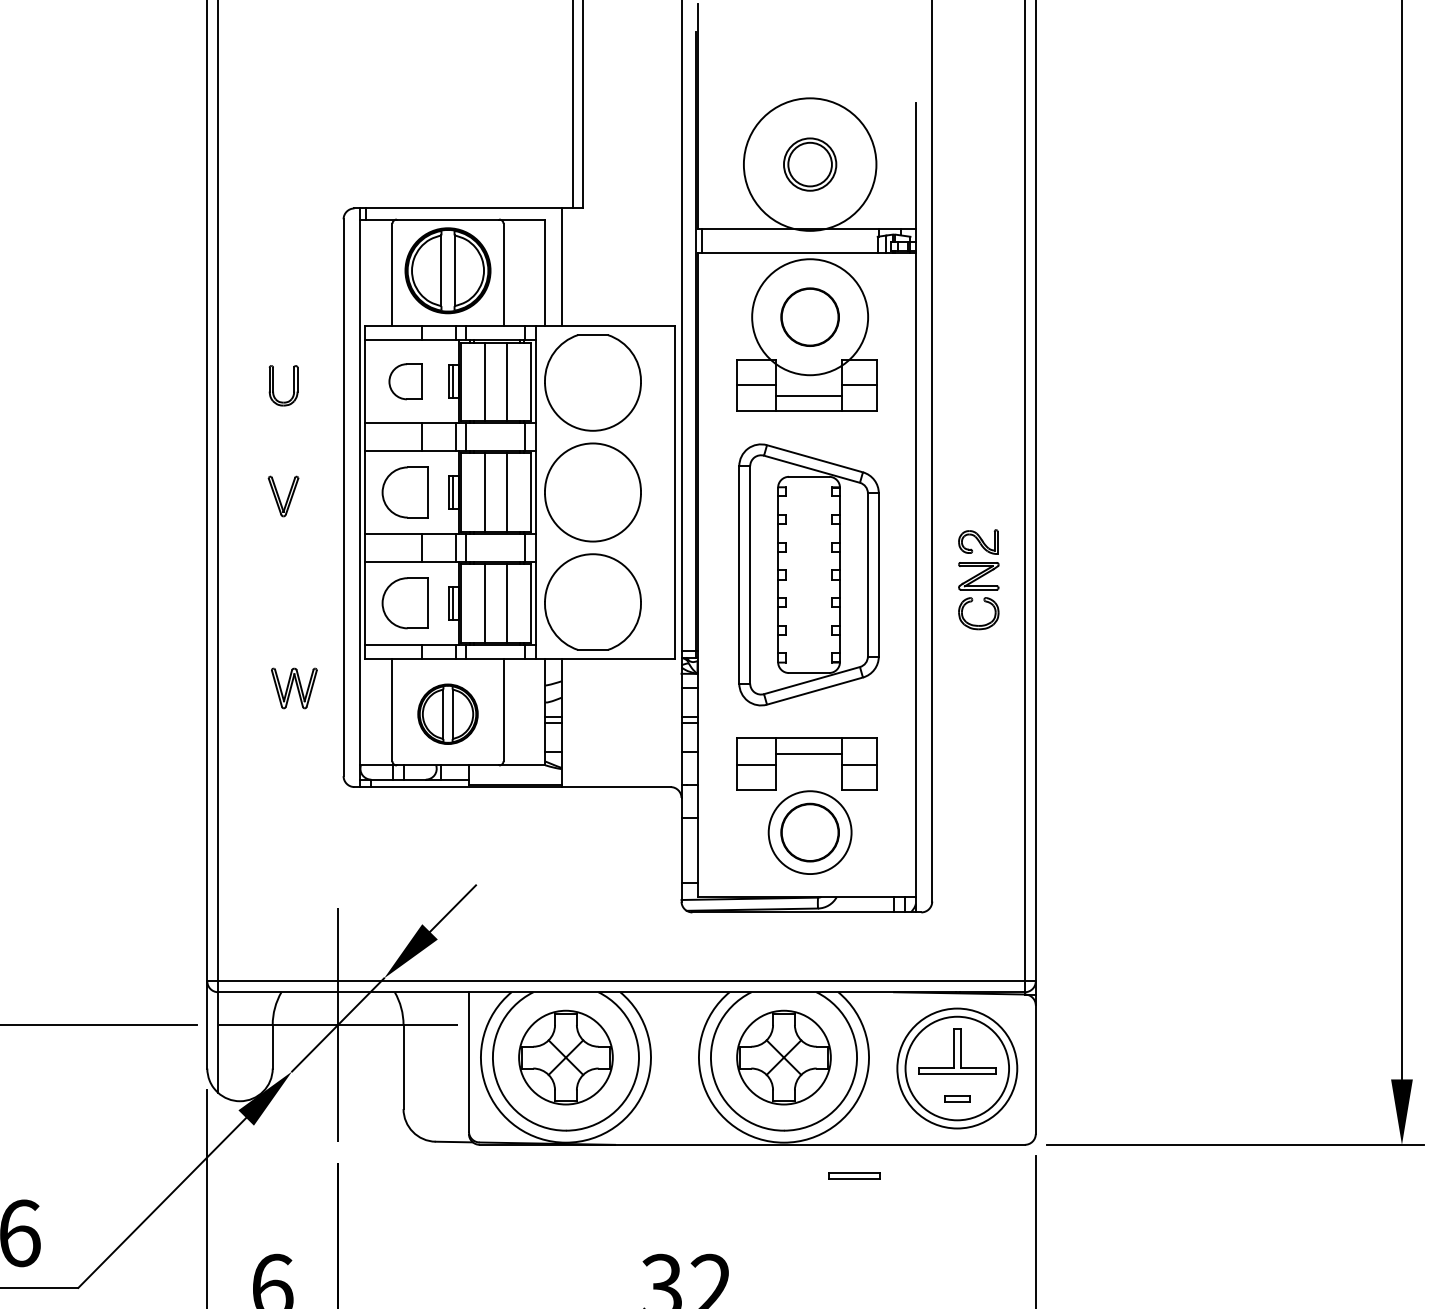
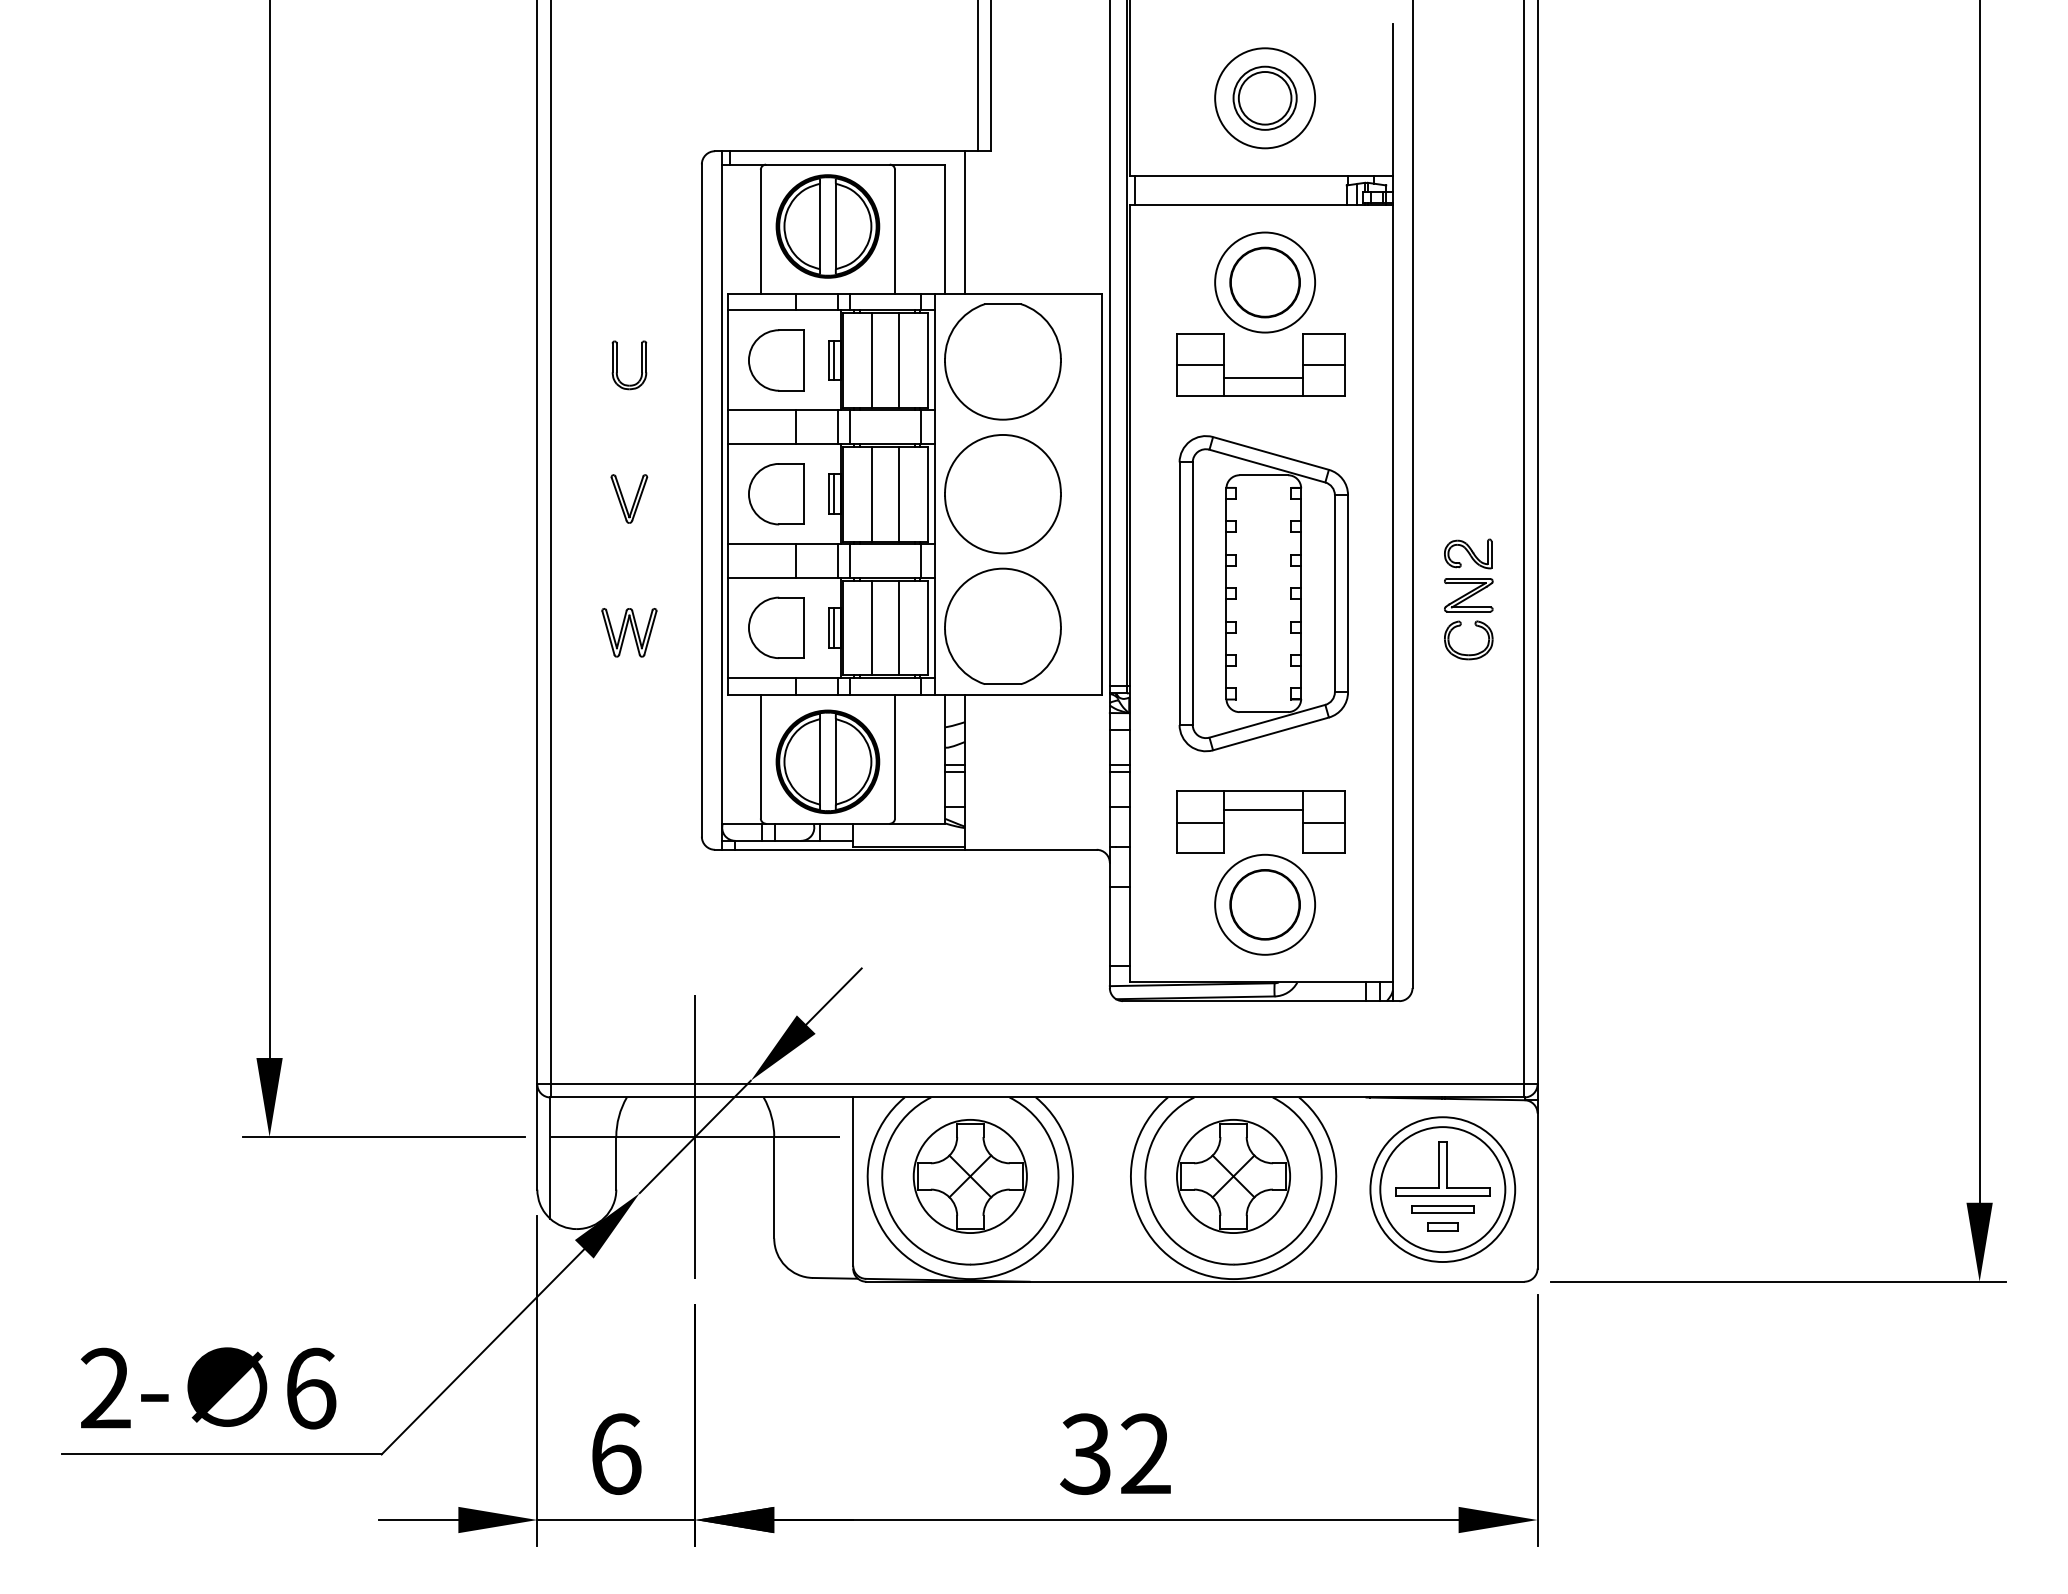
circle: (810, 164) -> (1265, 98), size x0.62
circle: (810, 317) -> (1265, 282), size x0.71
part: (405, 381) -> (776, 360), size x1.43
part: (294, 688) -> (629, 632), moved
part: (447, 713) -> (827, 761), size x1.43
part: (854, 1176) -> (1442, 1209), moved

